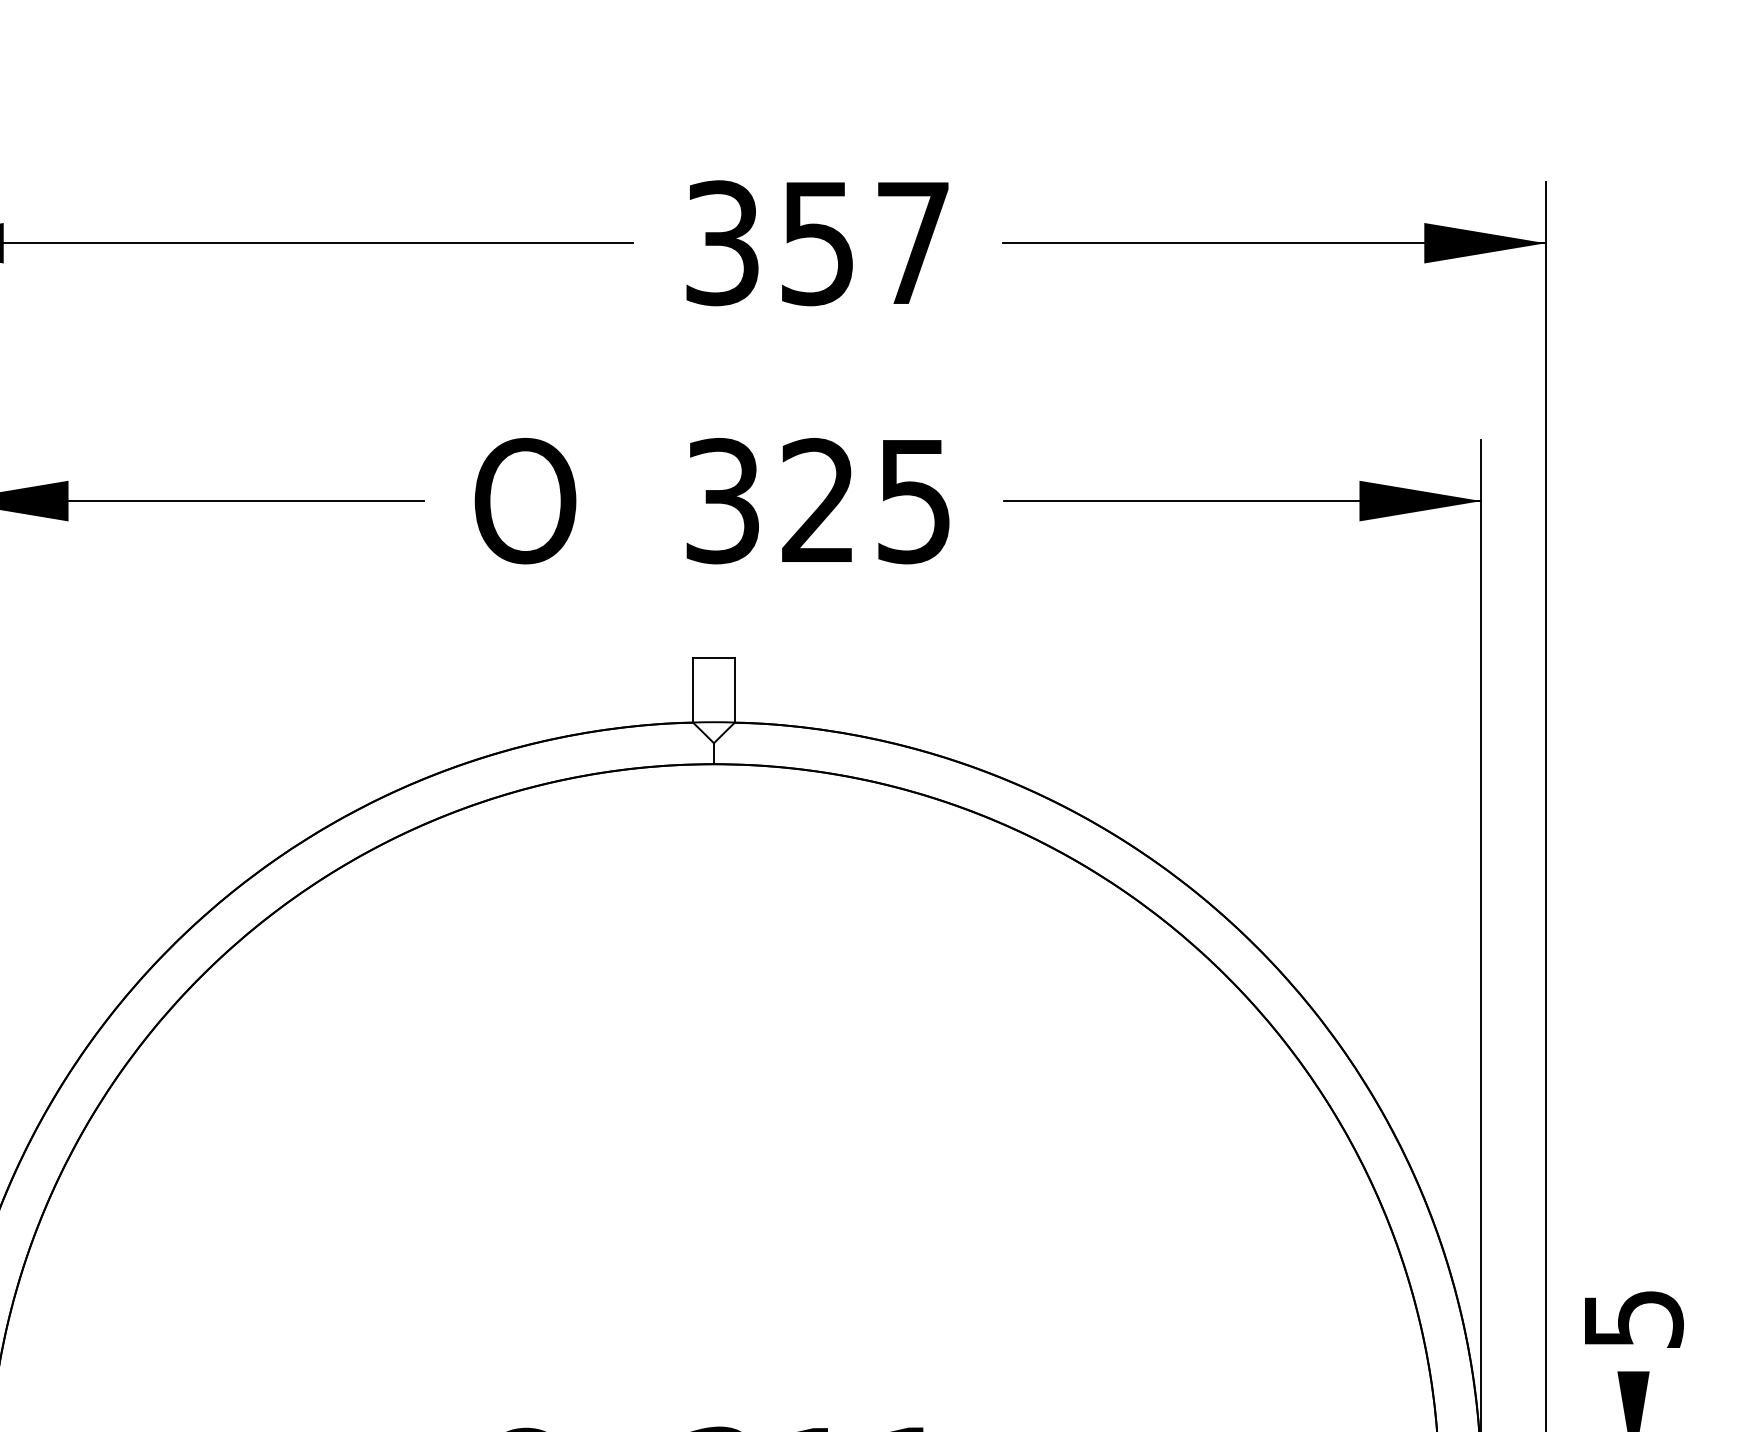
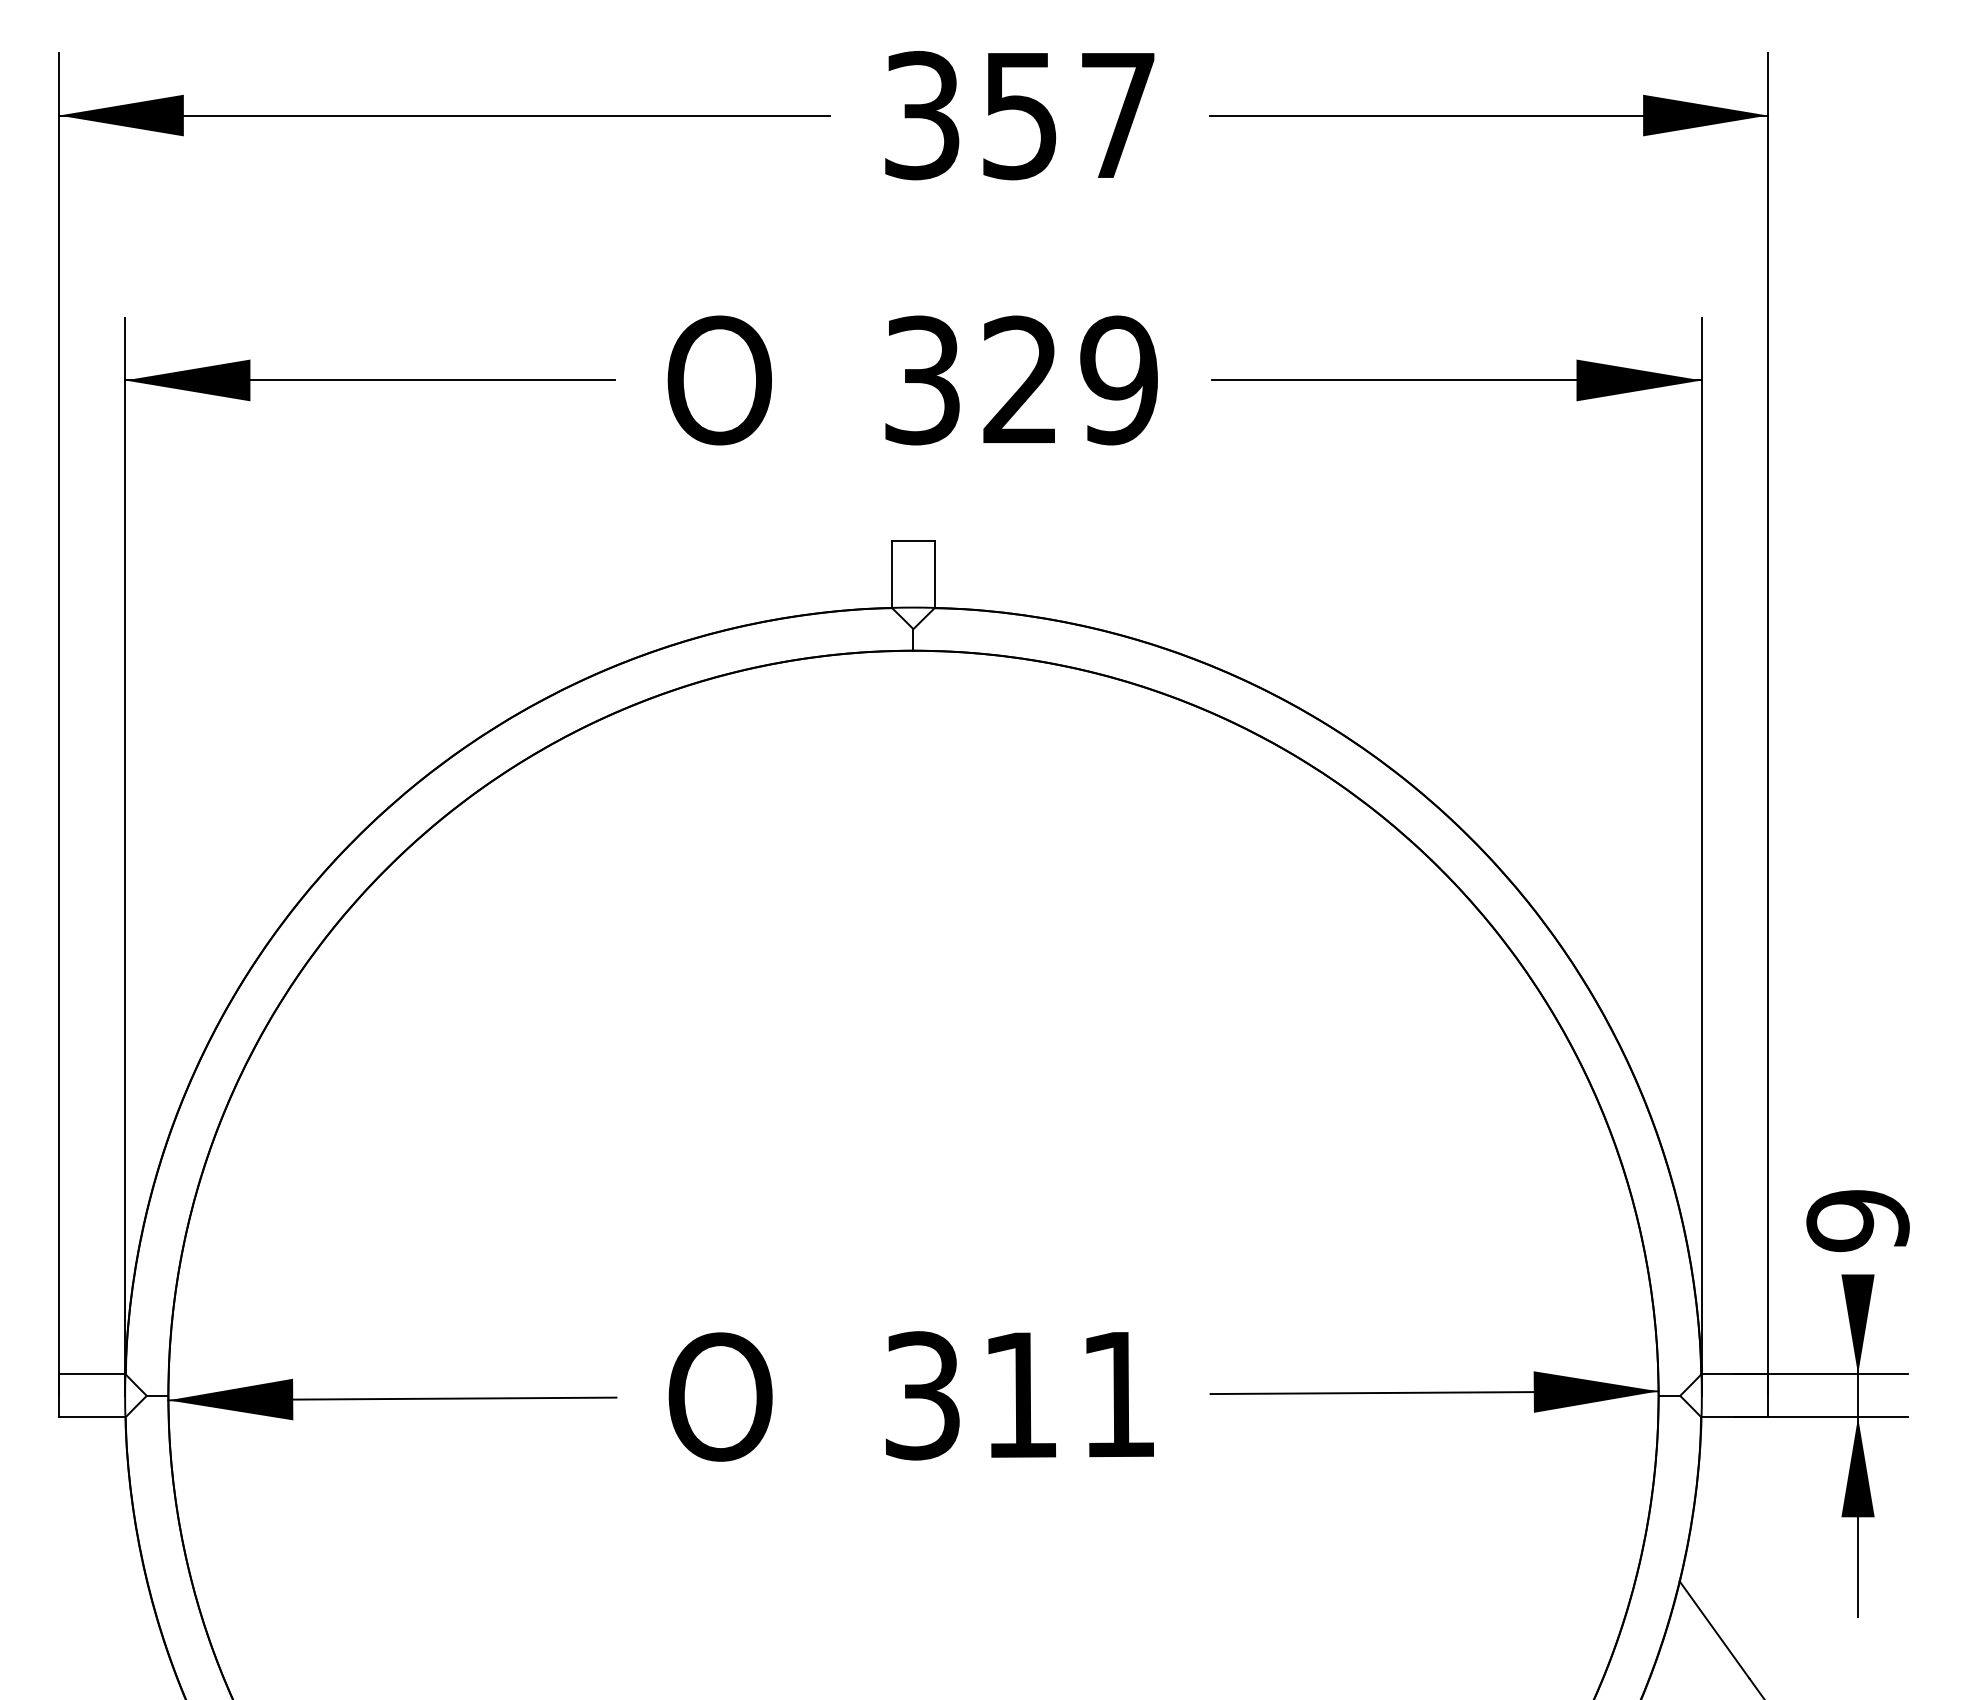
text: (913, 501) -> (1118, 380), 325 -> 329
text: (1633, 1319) -> (1857, 1221), 5 -> 9

